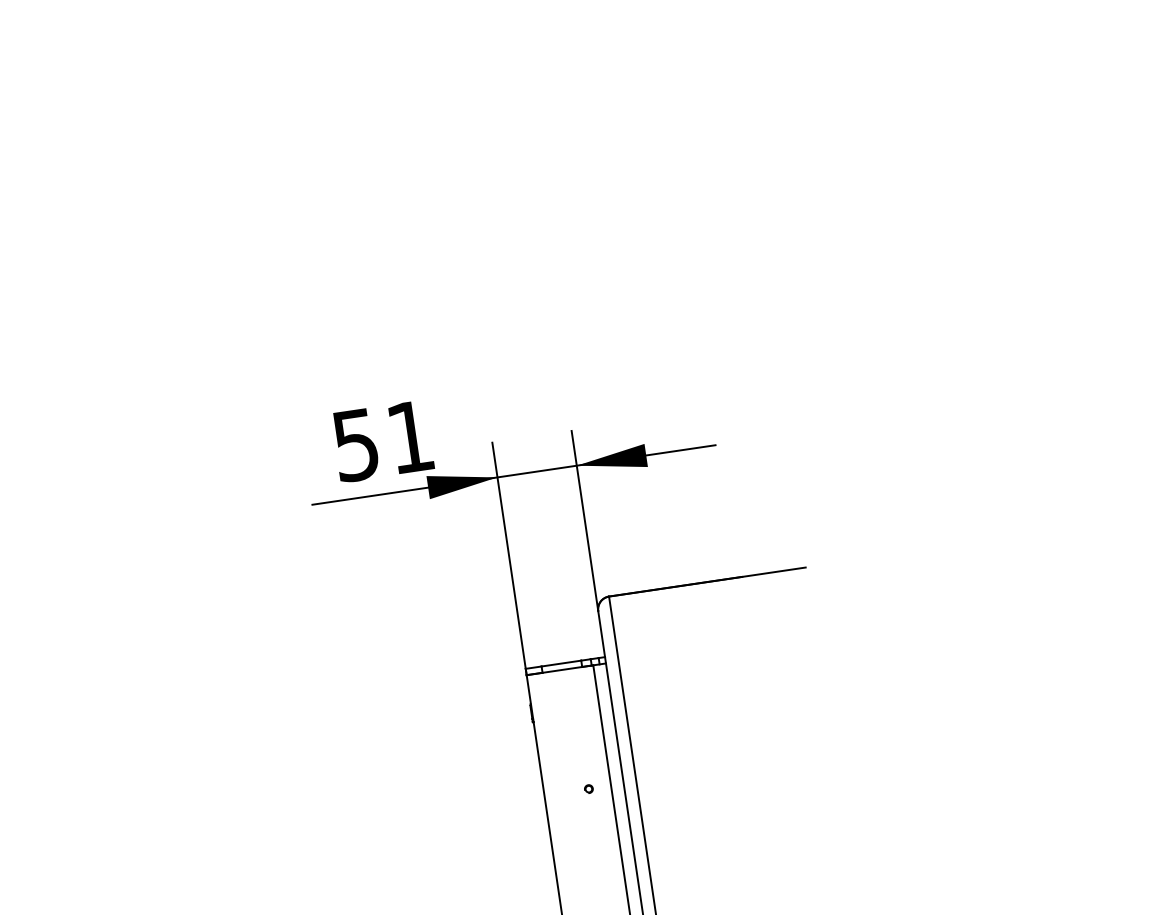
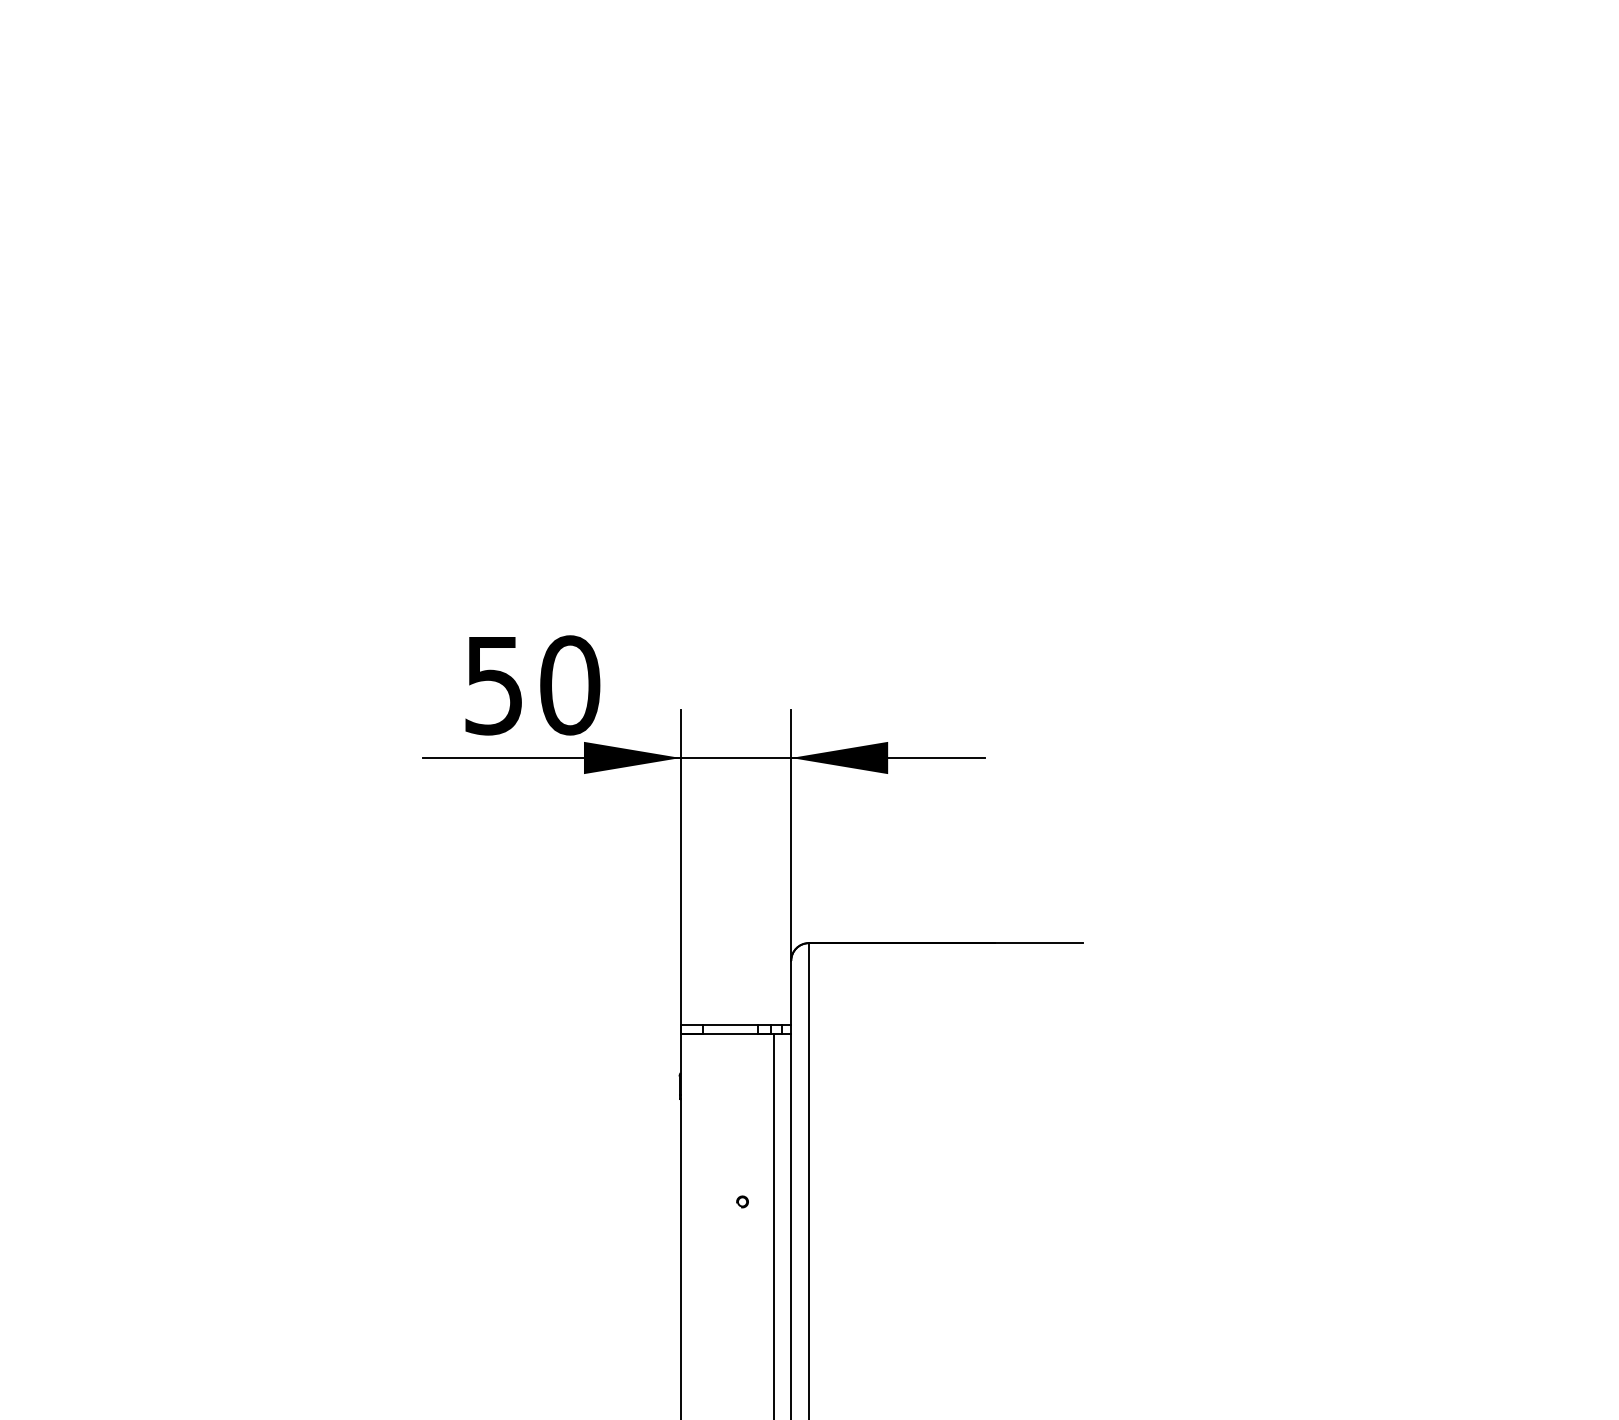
text: (410, 437) -> (570, 685), 51 -> 50

